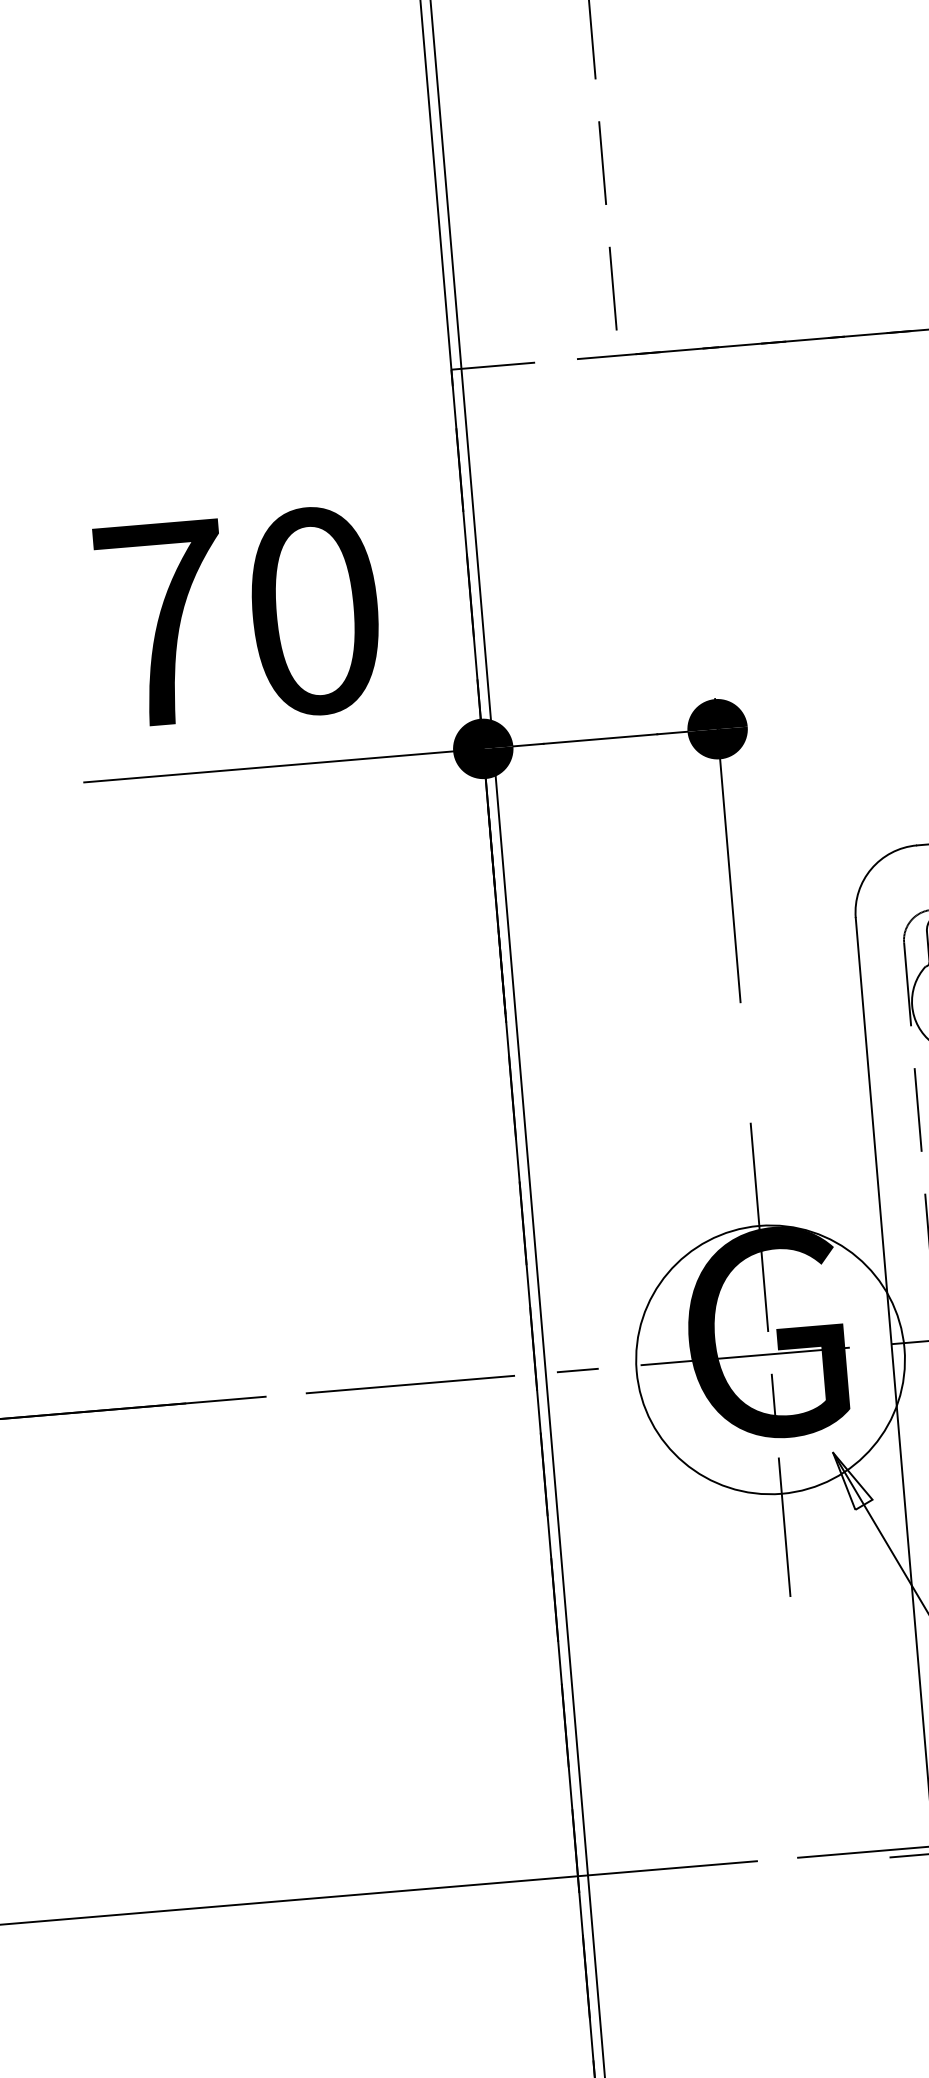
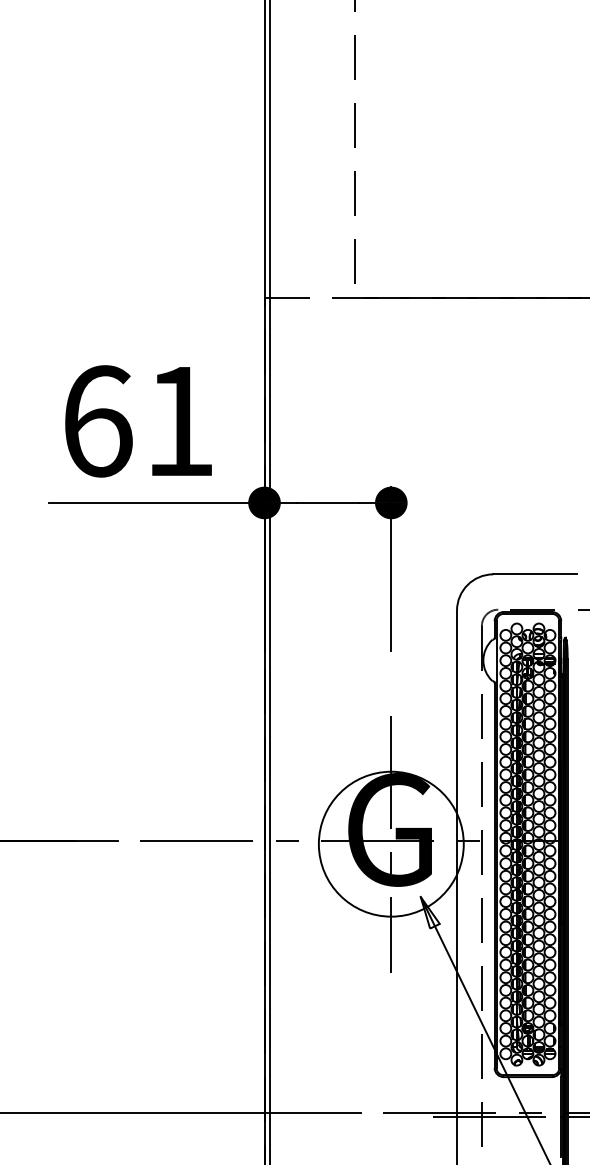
text: (239, 617) -> (139, 421), 70 -> 61

